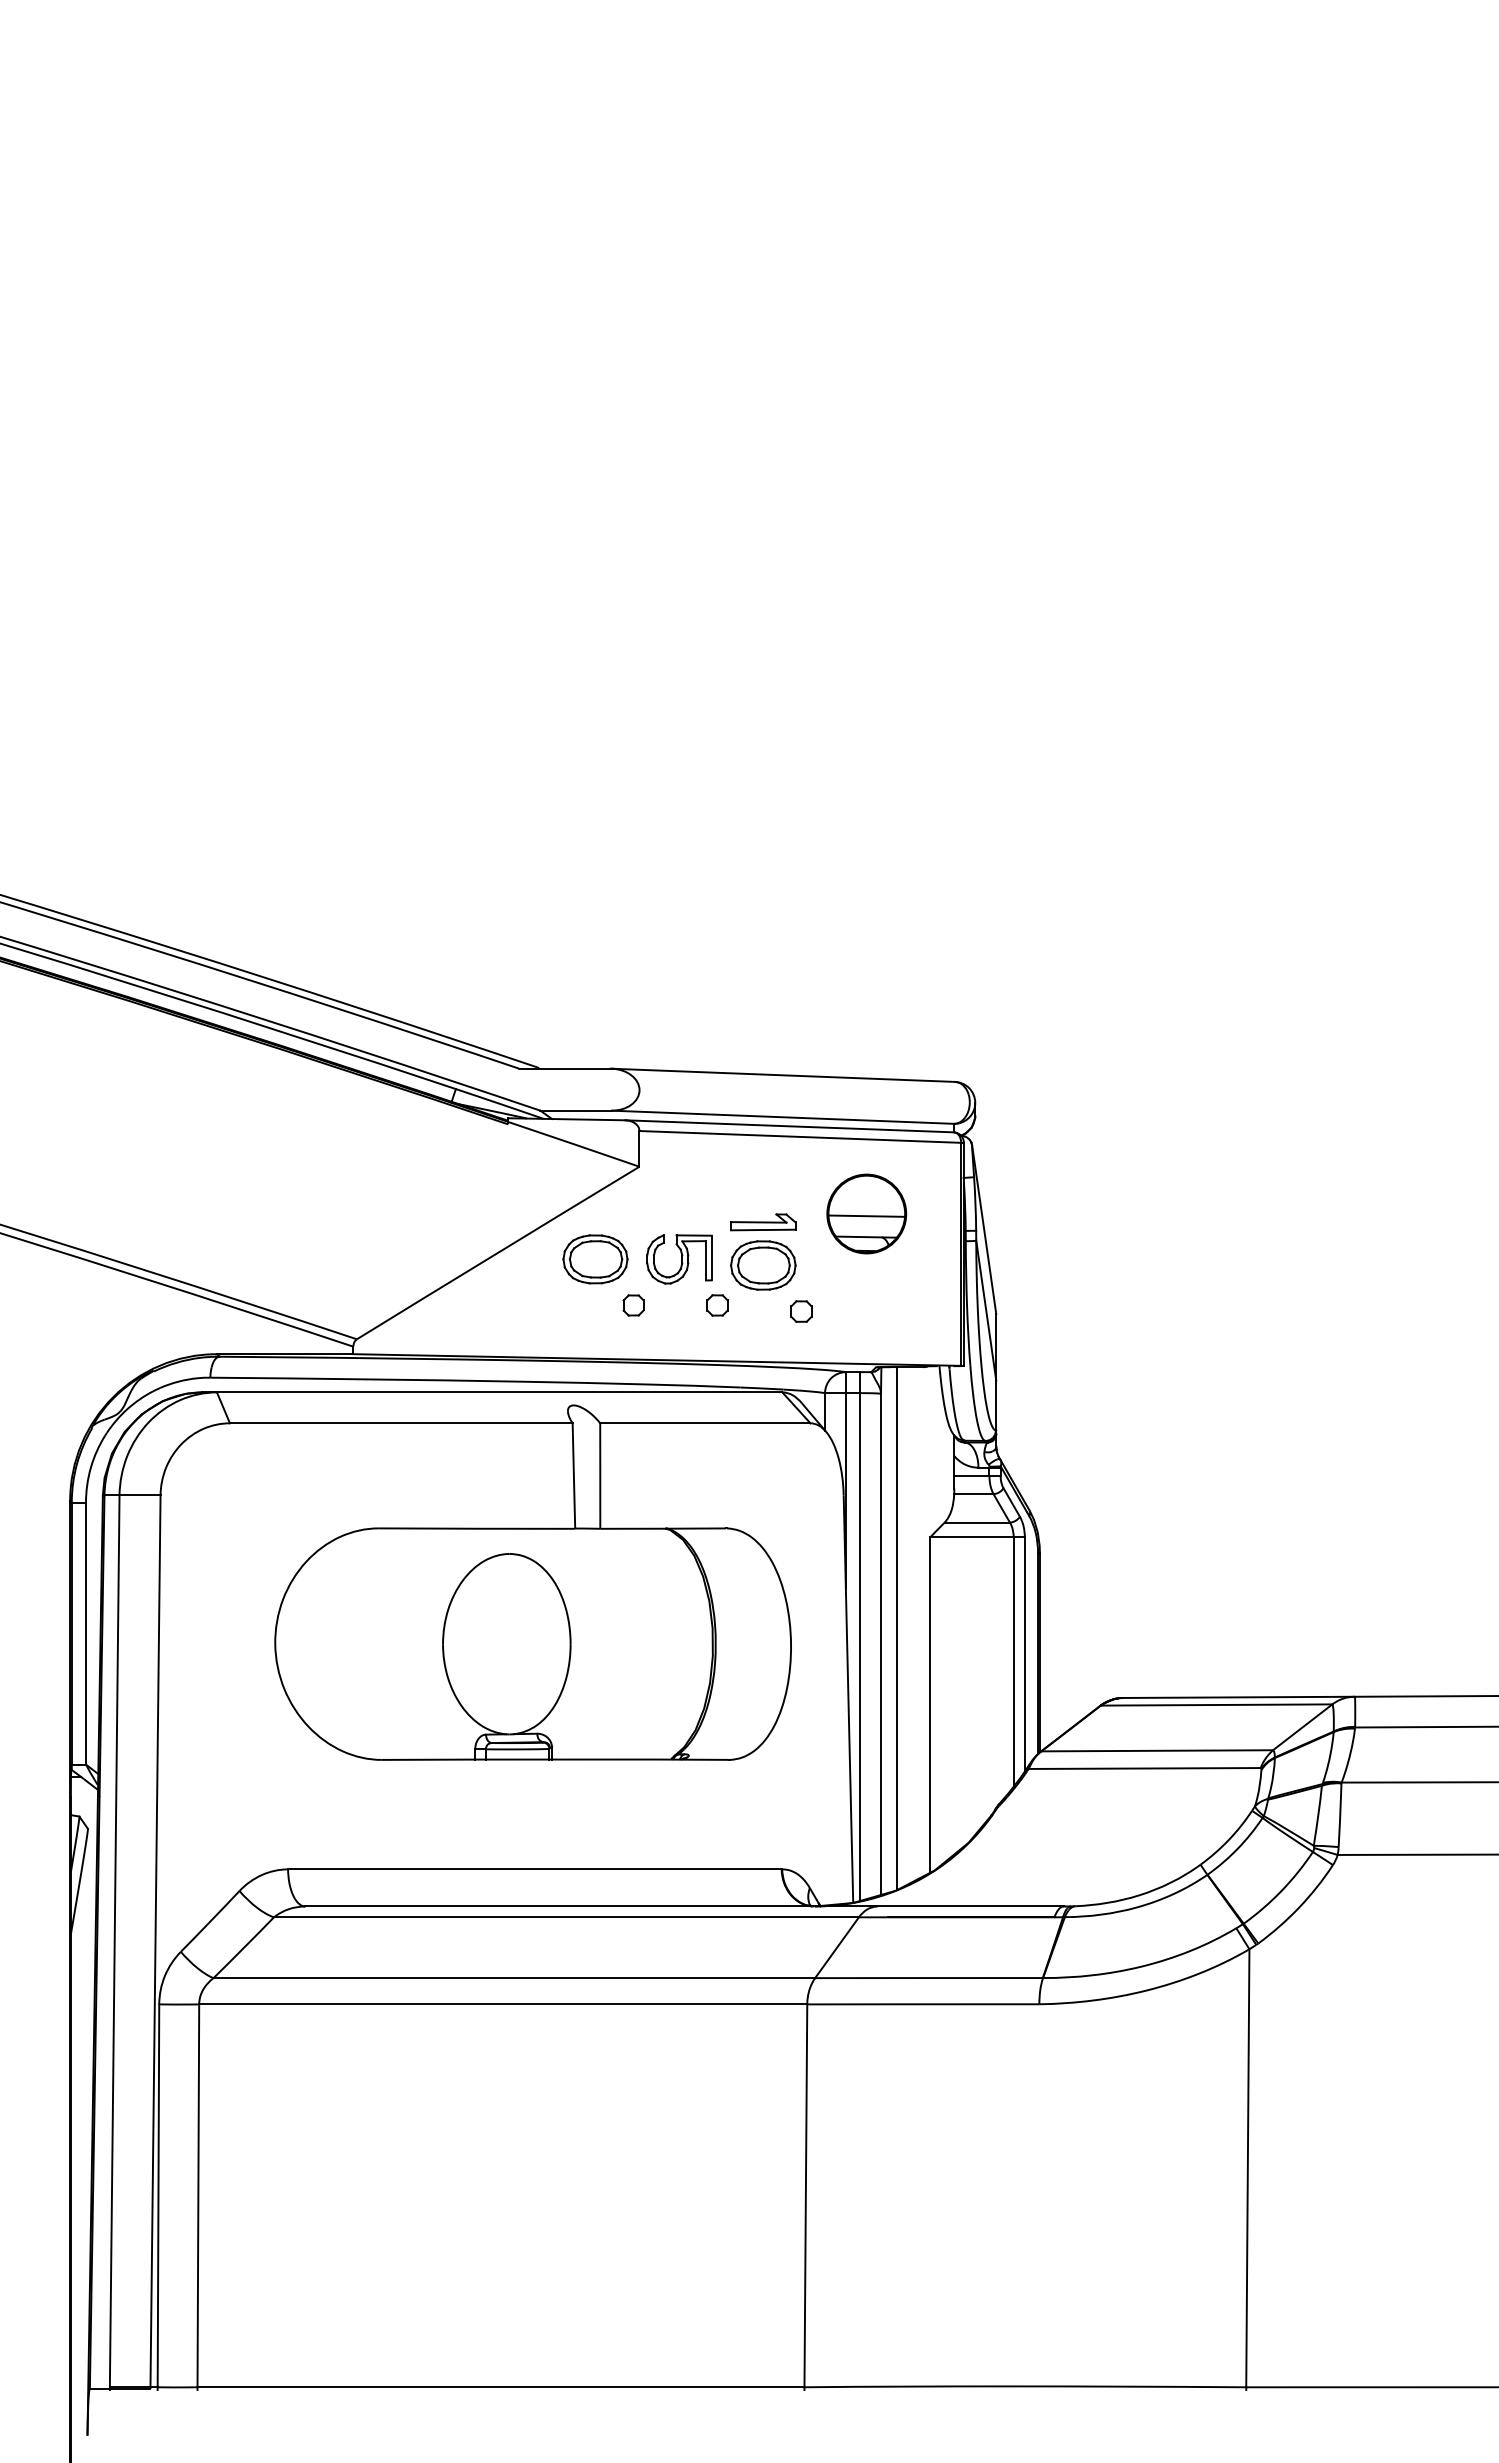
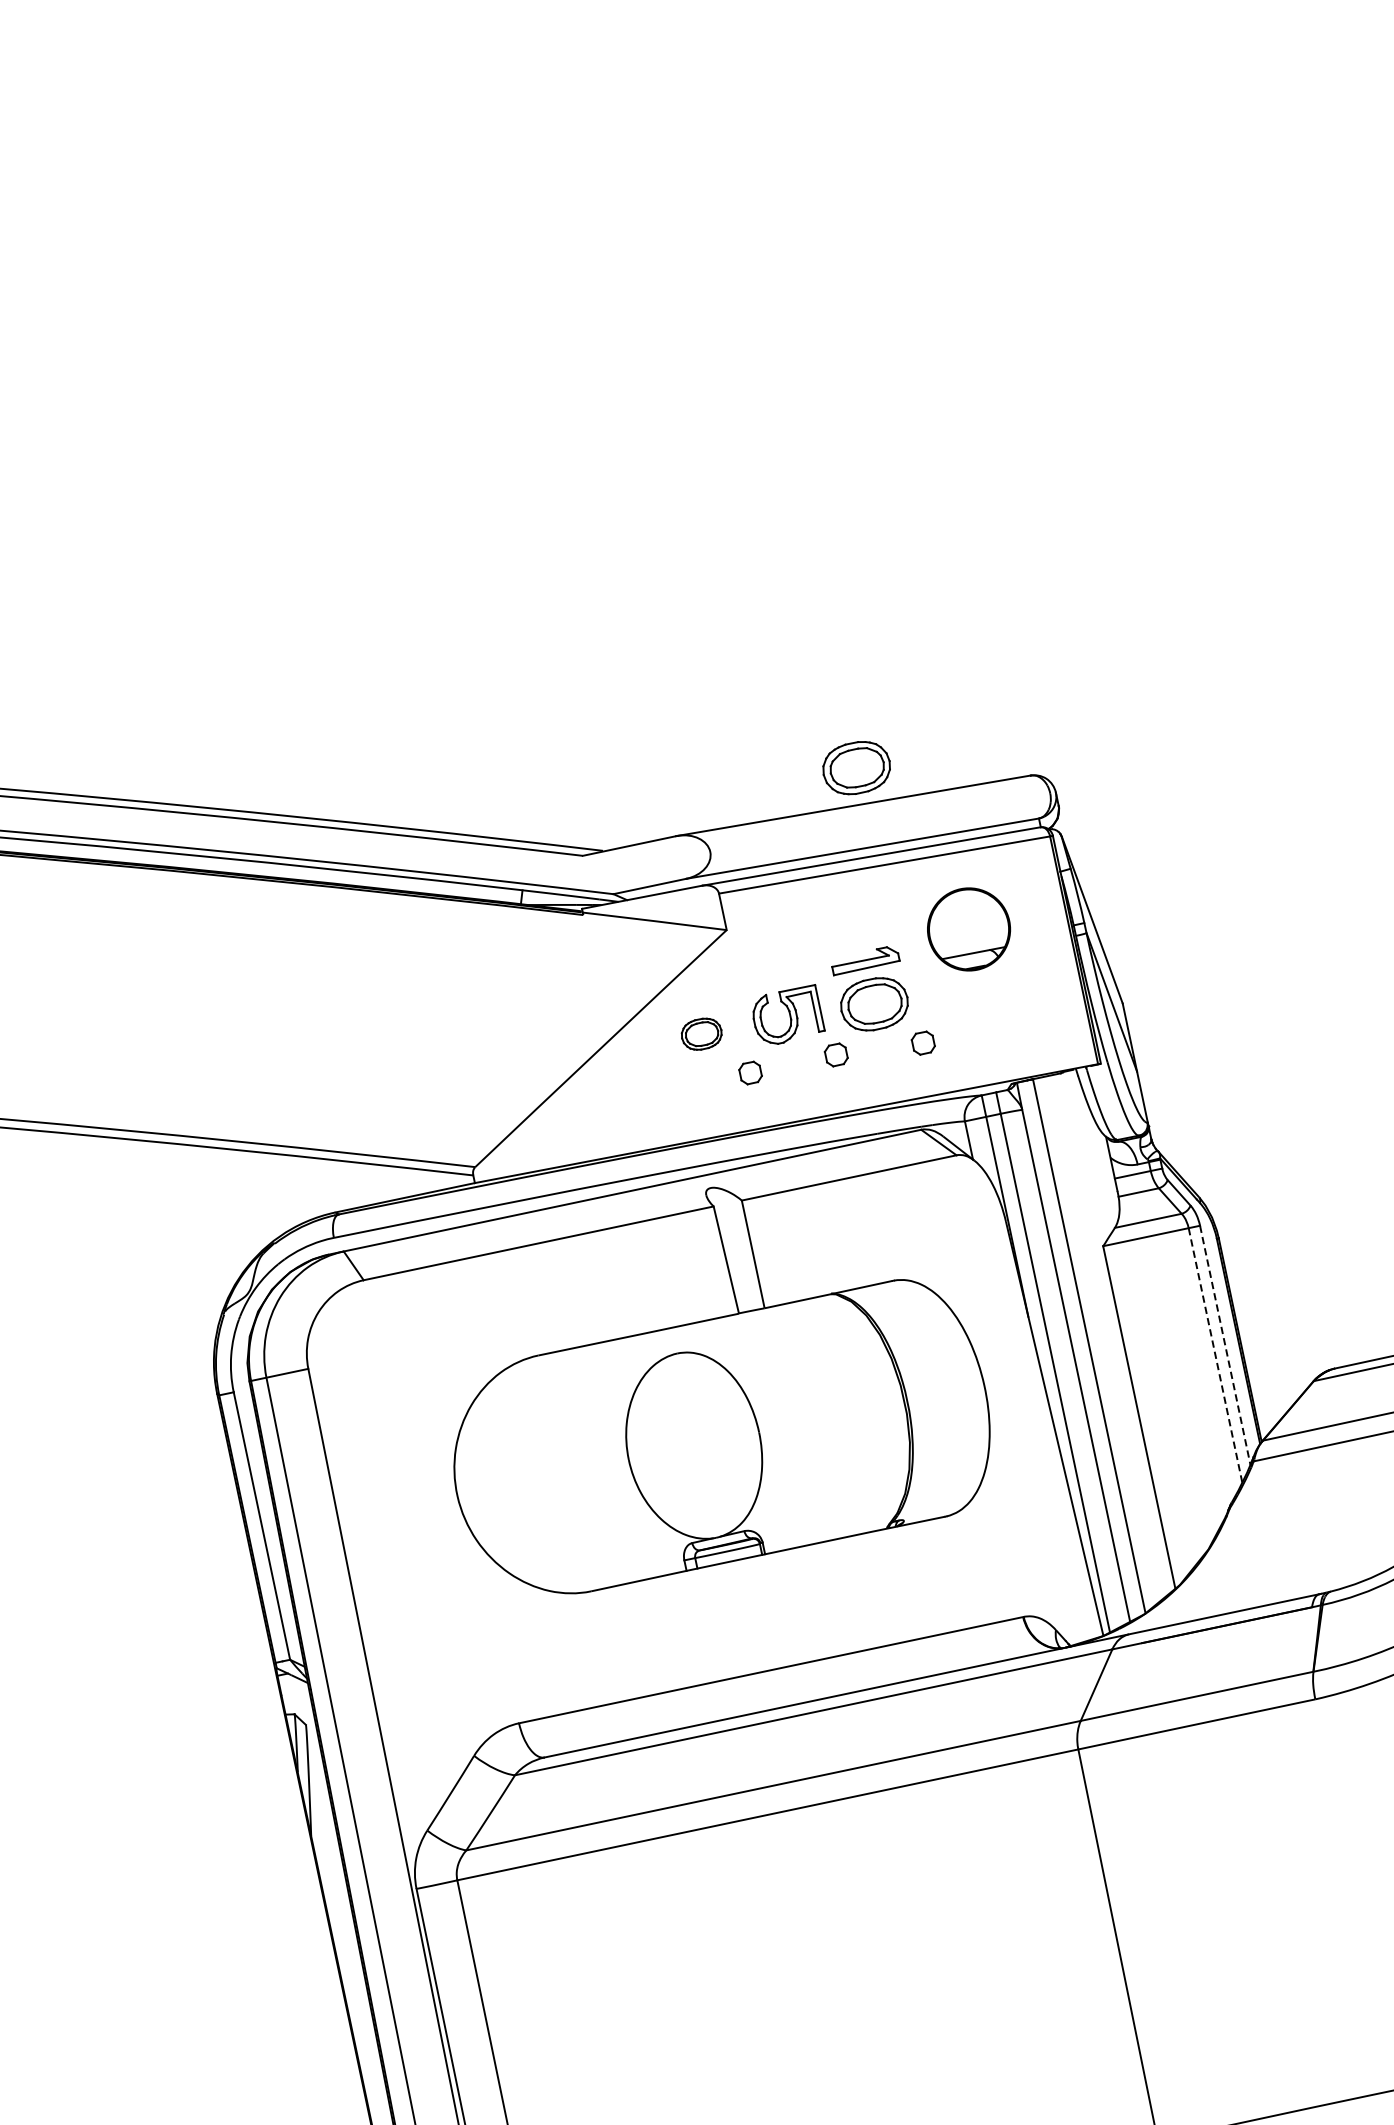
part: (793, 1040) -> (856, 768), added
line: (866, 1215) -> (969, 931), removed
part: (595, 1259) -> (701, 1034), size x0.6
line: (1024, 1655) -> (1225, 1346), solid -> dashed
line: (1013, 1662) -> (1215, 1355), solid -> dashed

